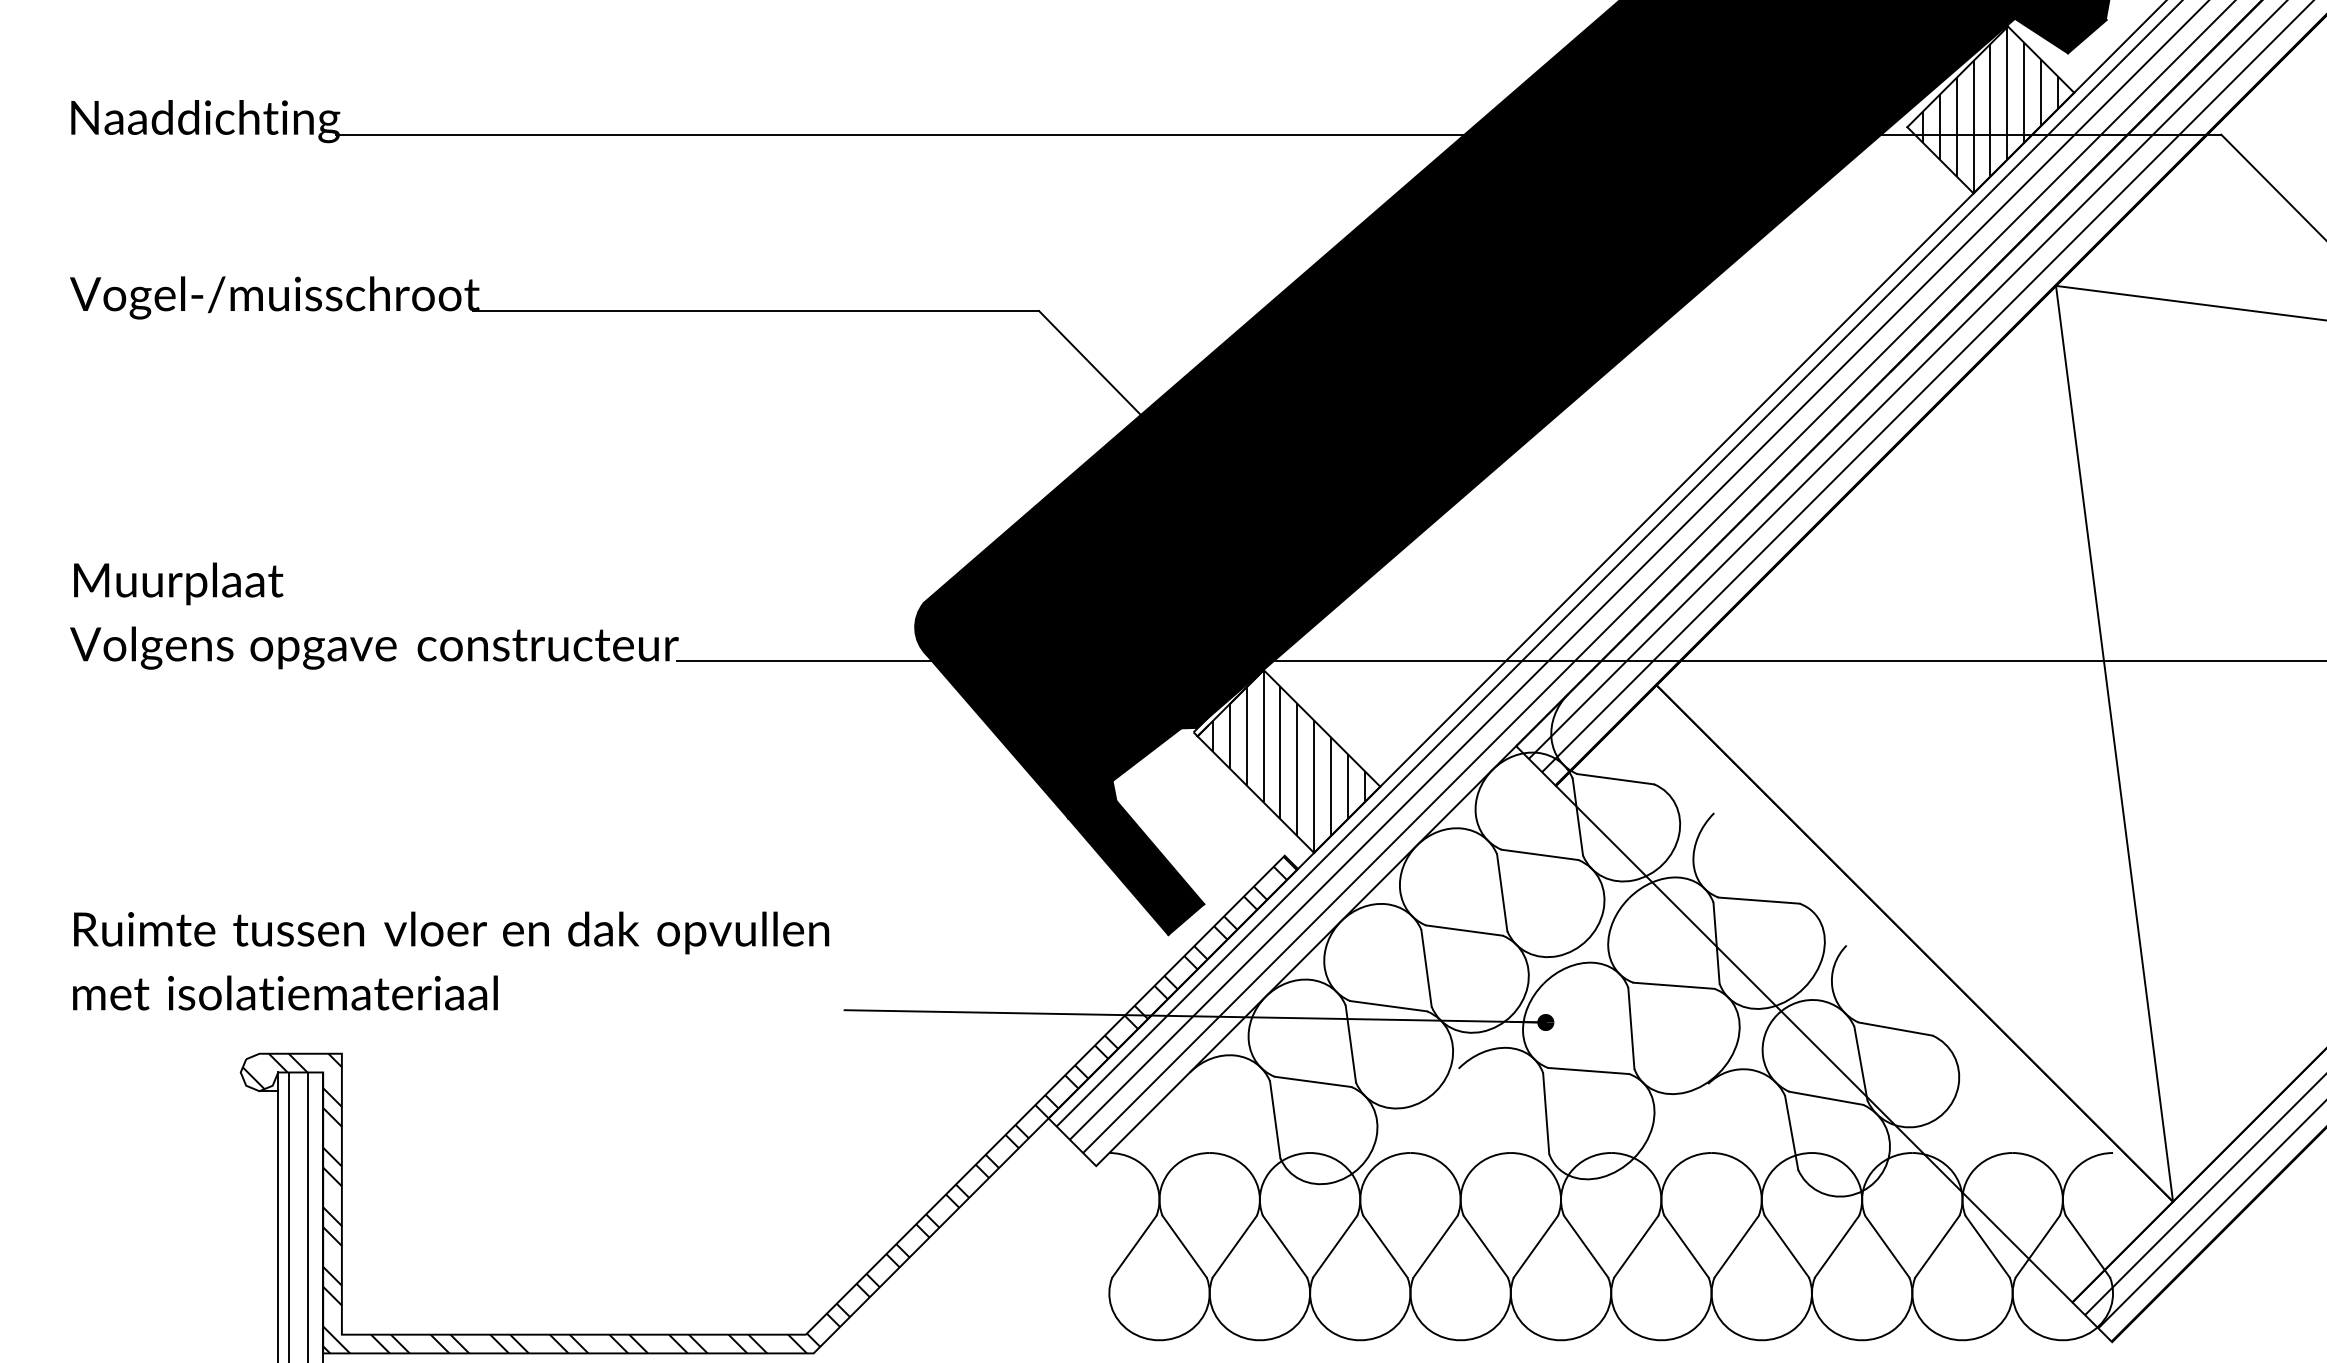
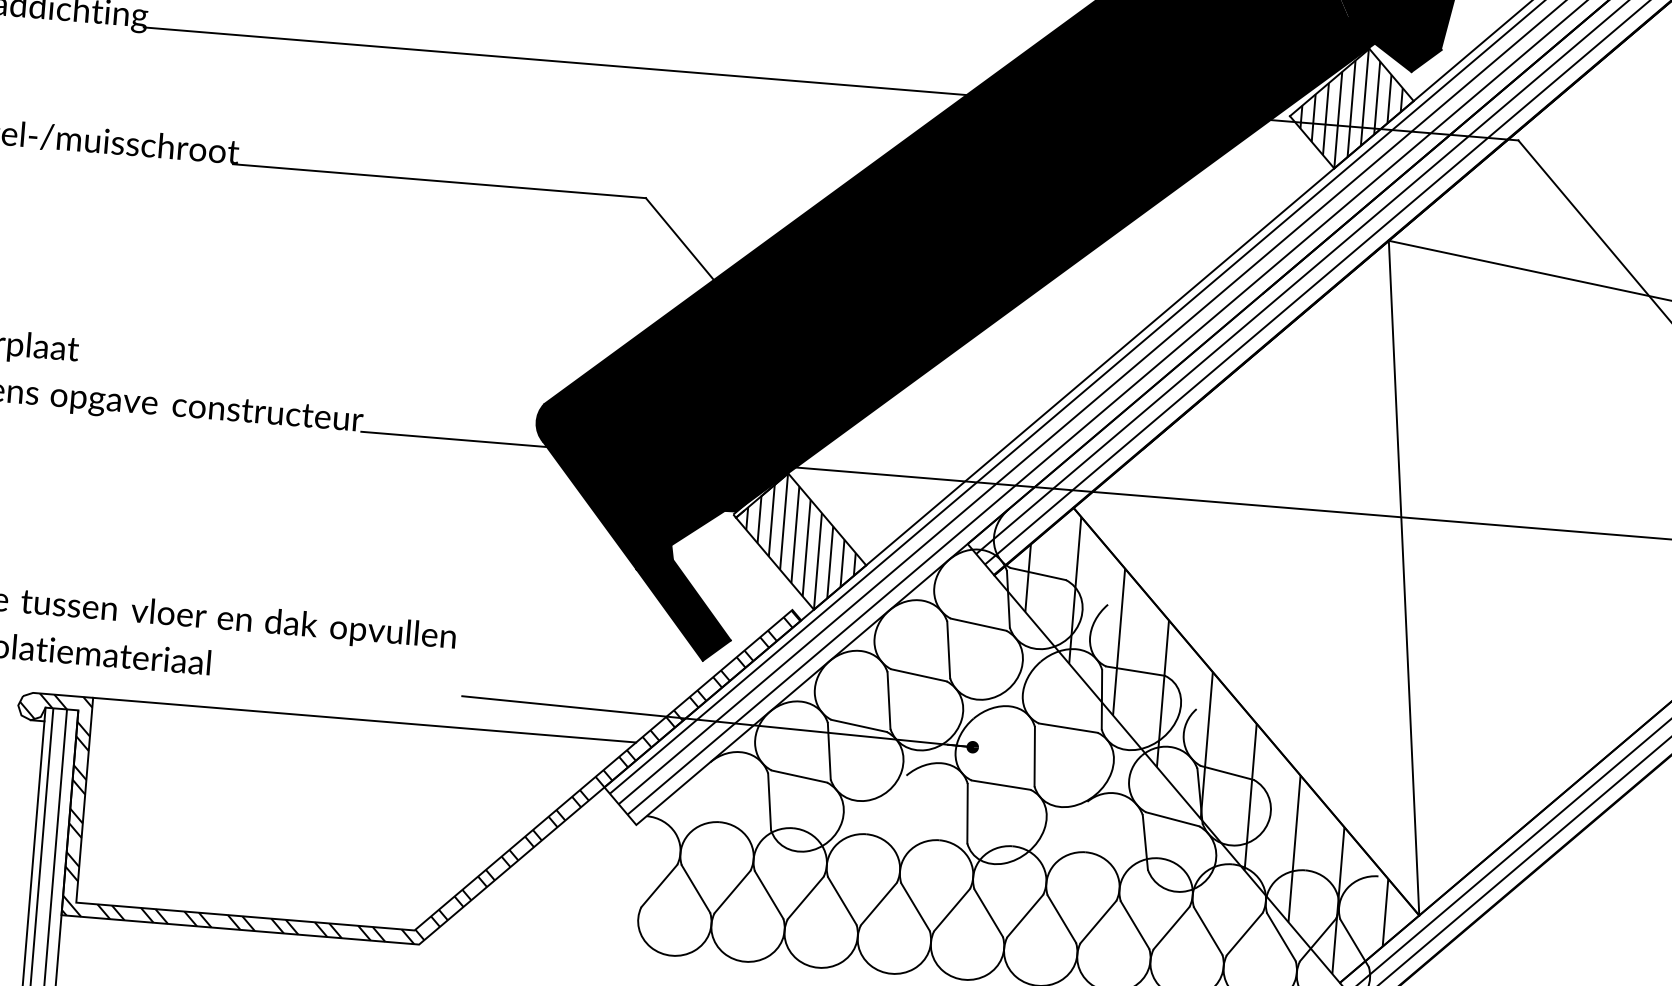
hatch: (1864, 993) -> (1206, 745), added
line: (713, 1053) -> (364, 719), added

